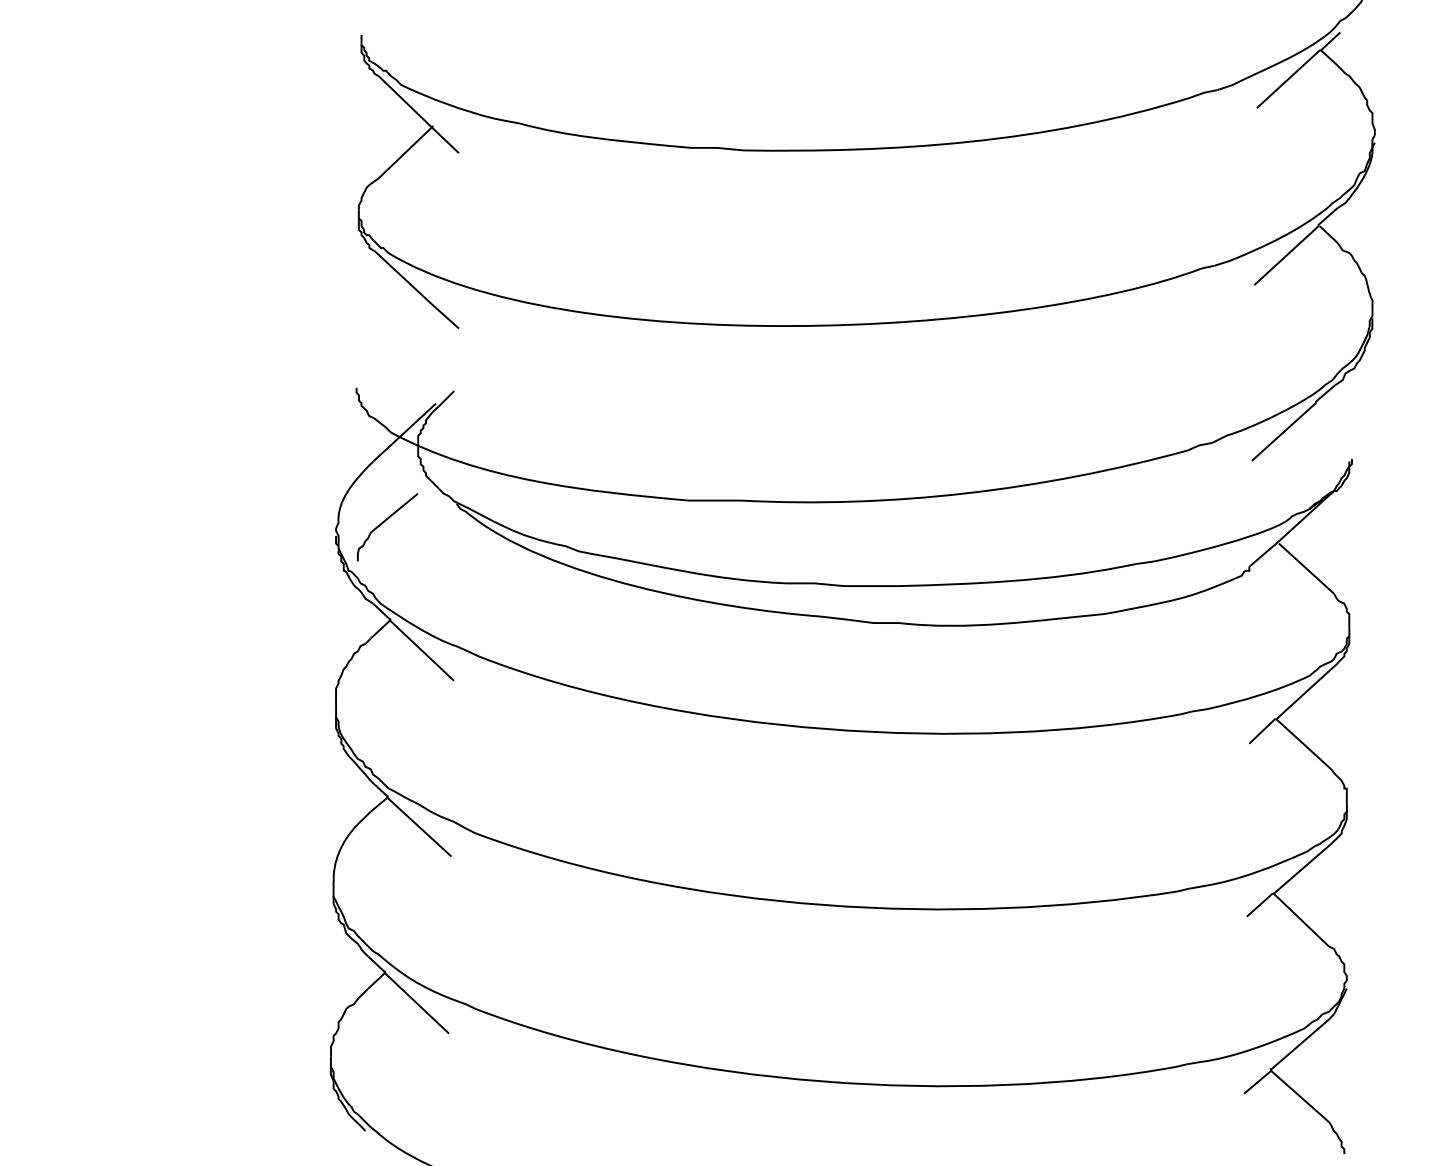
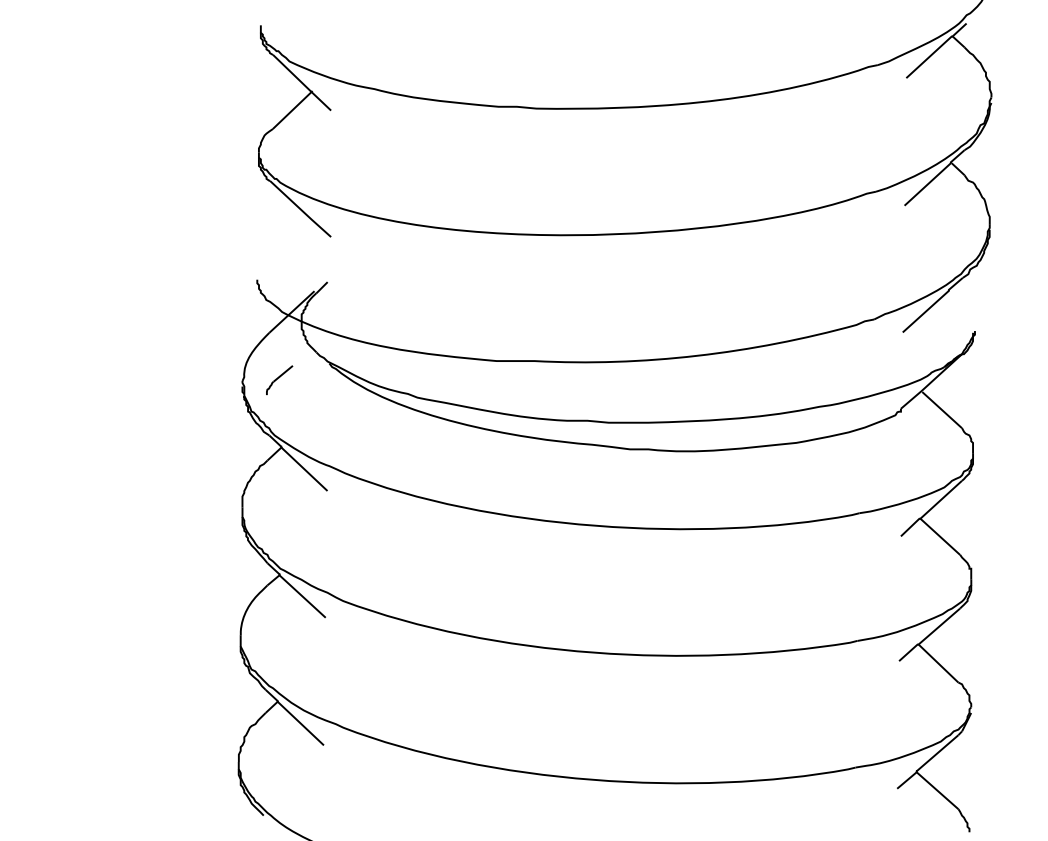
part: (387, 527) -> (279, 380), size x0.6

